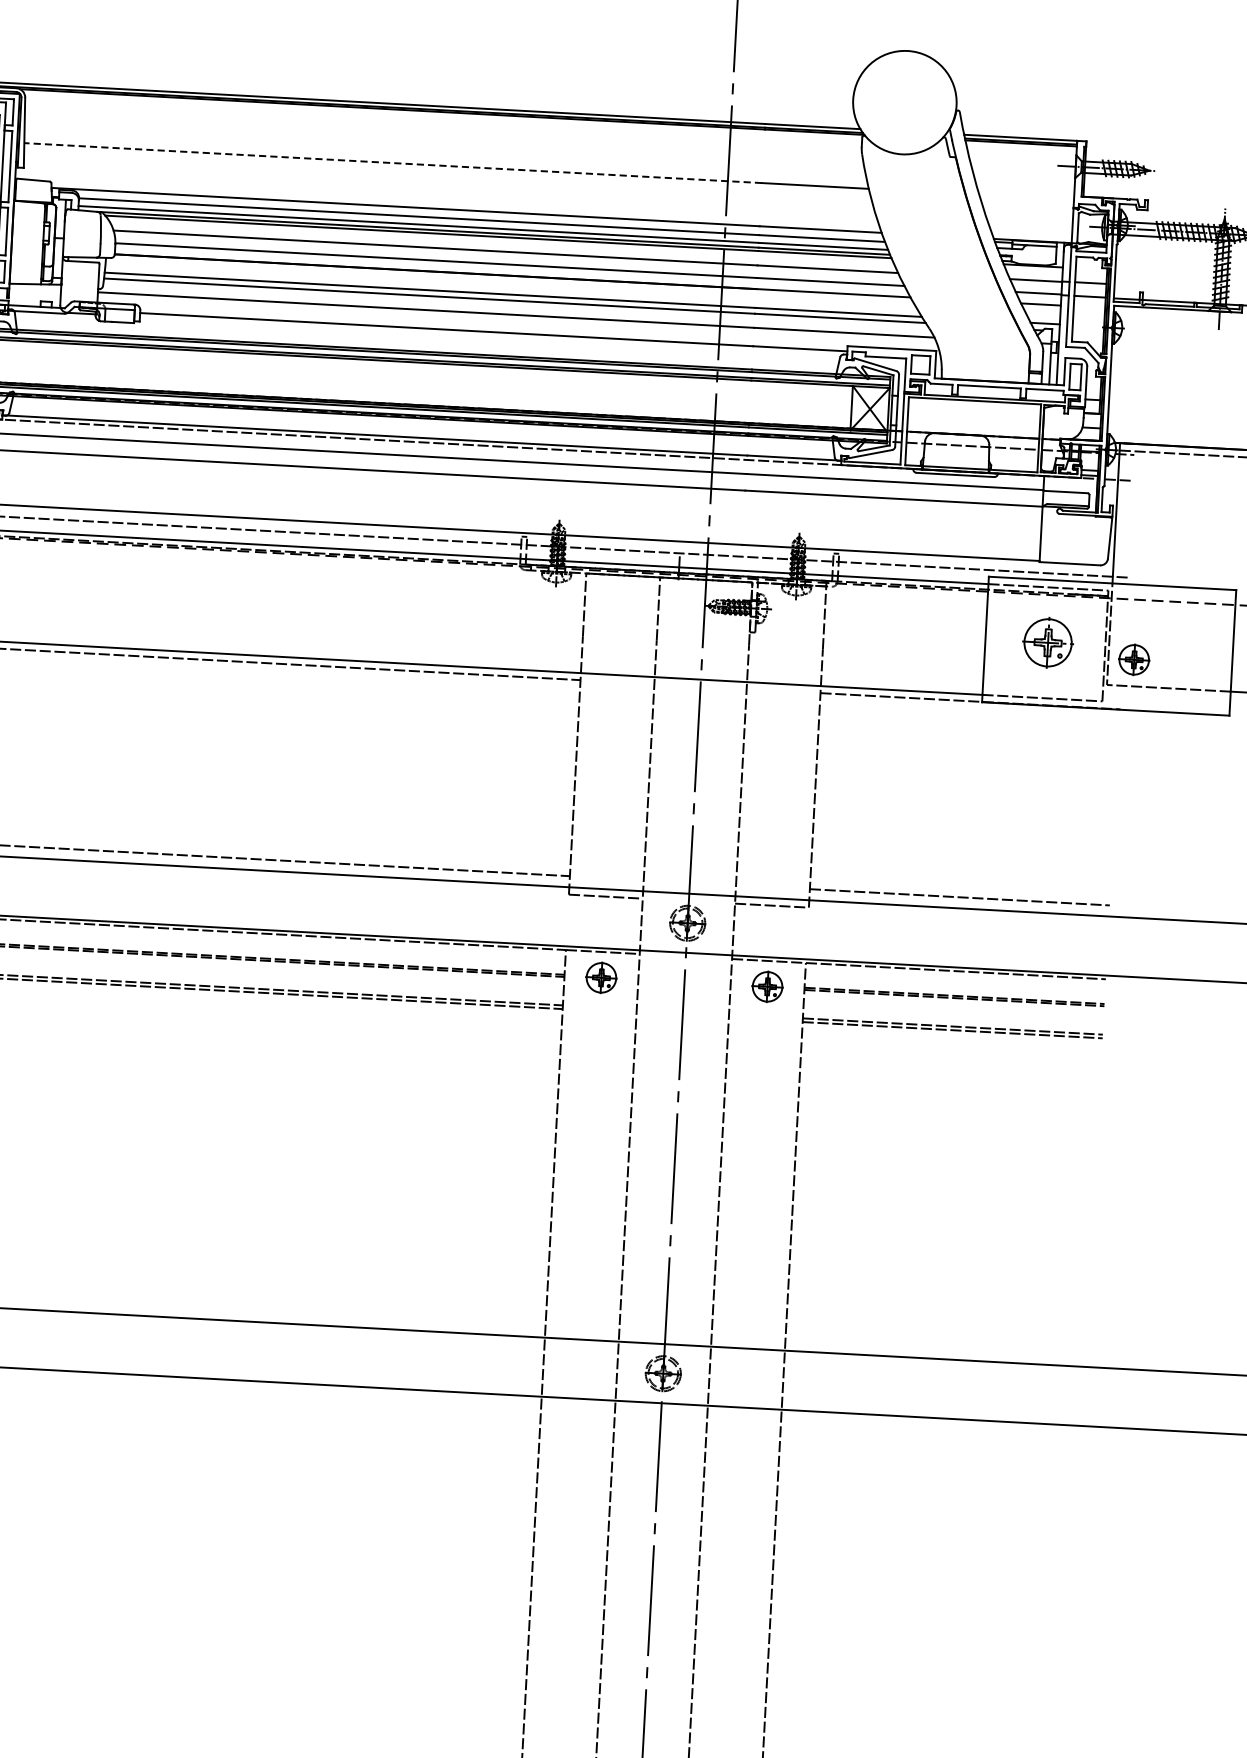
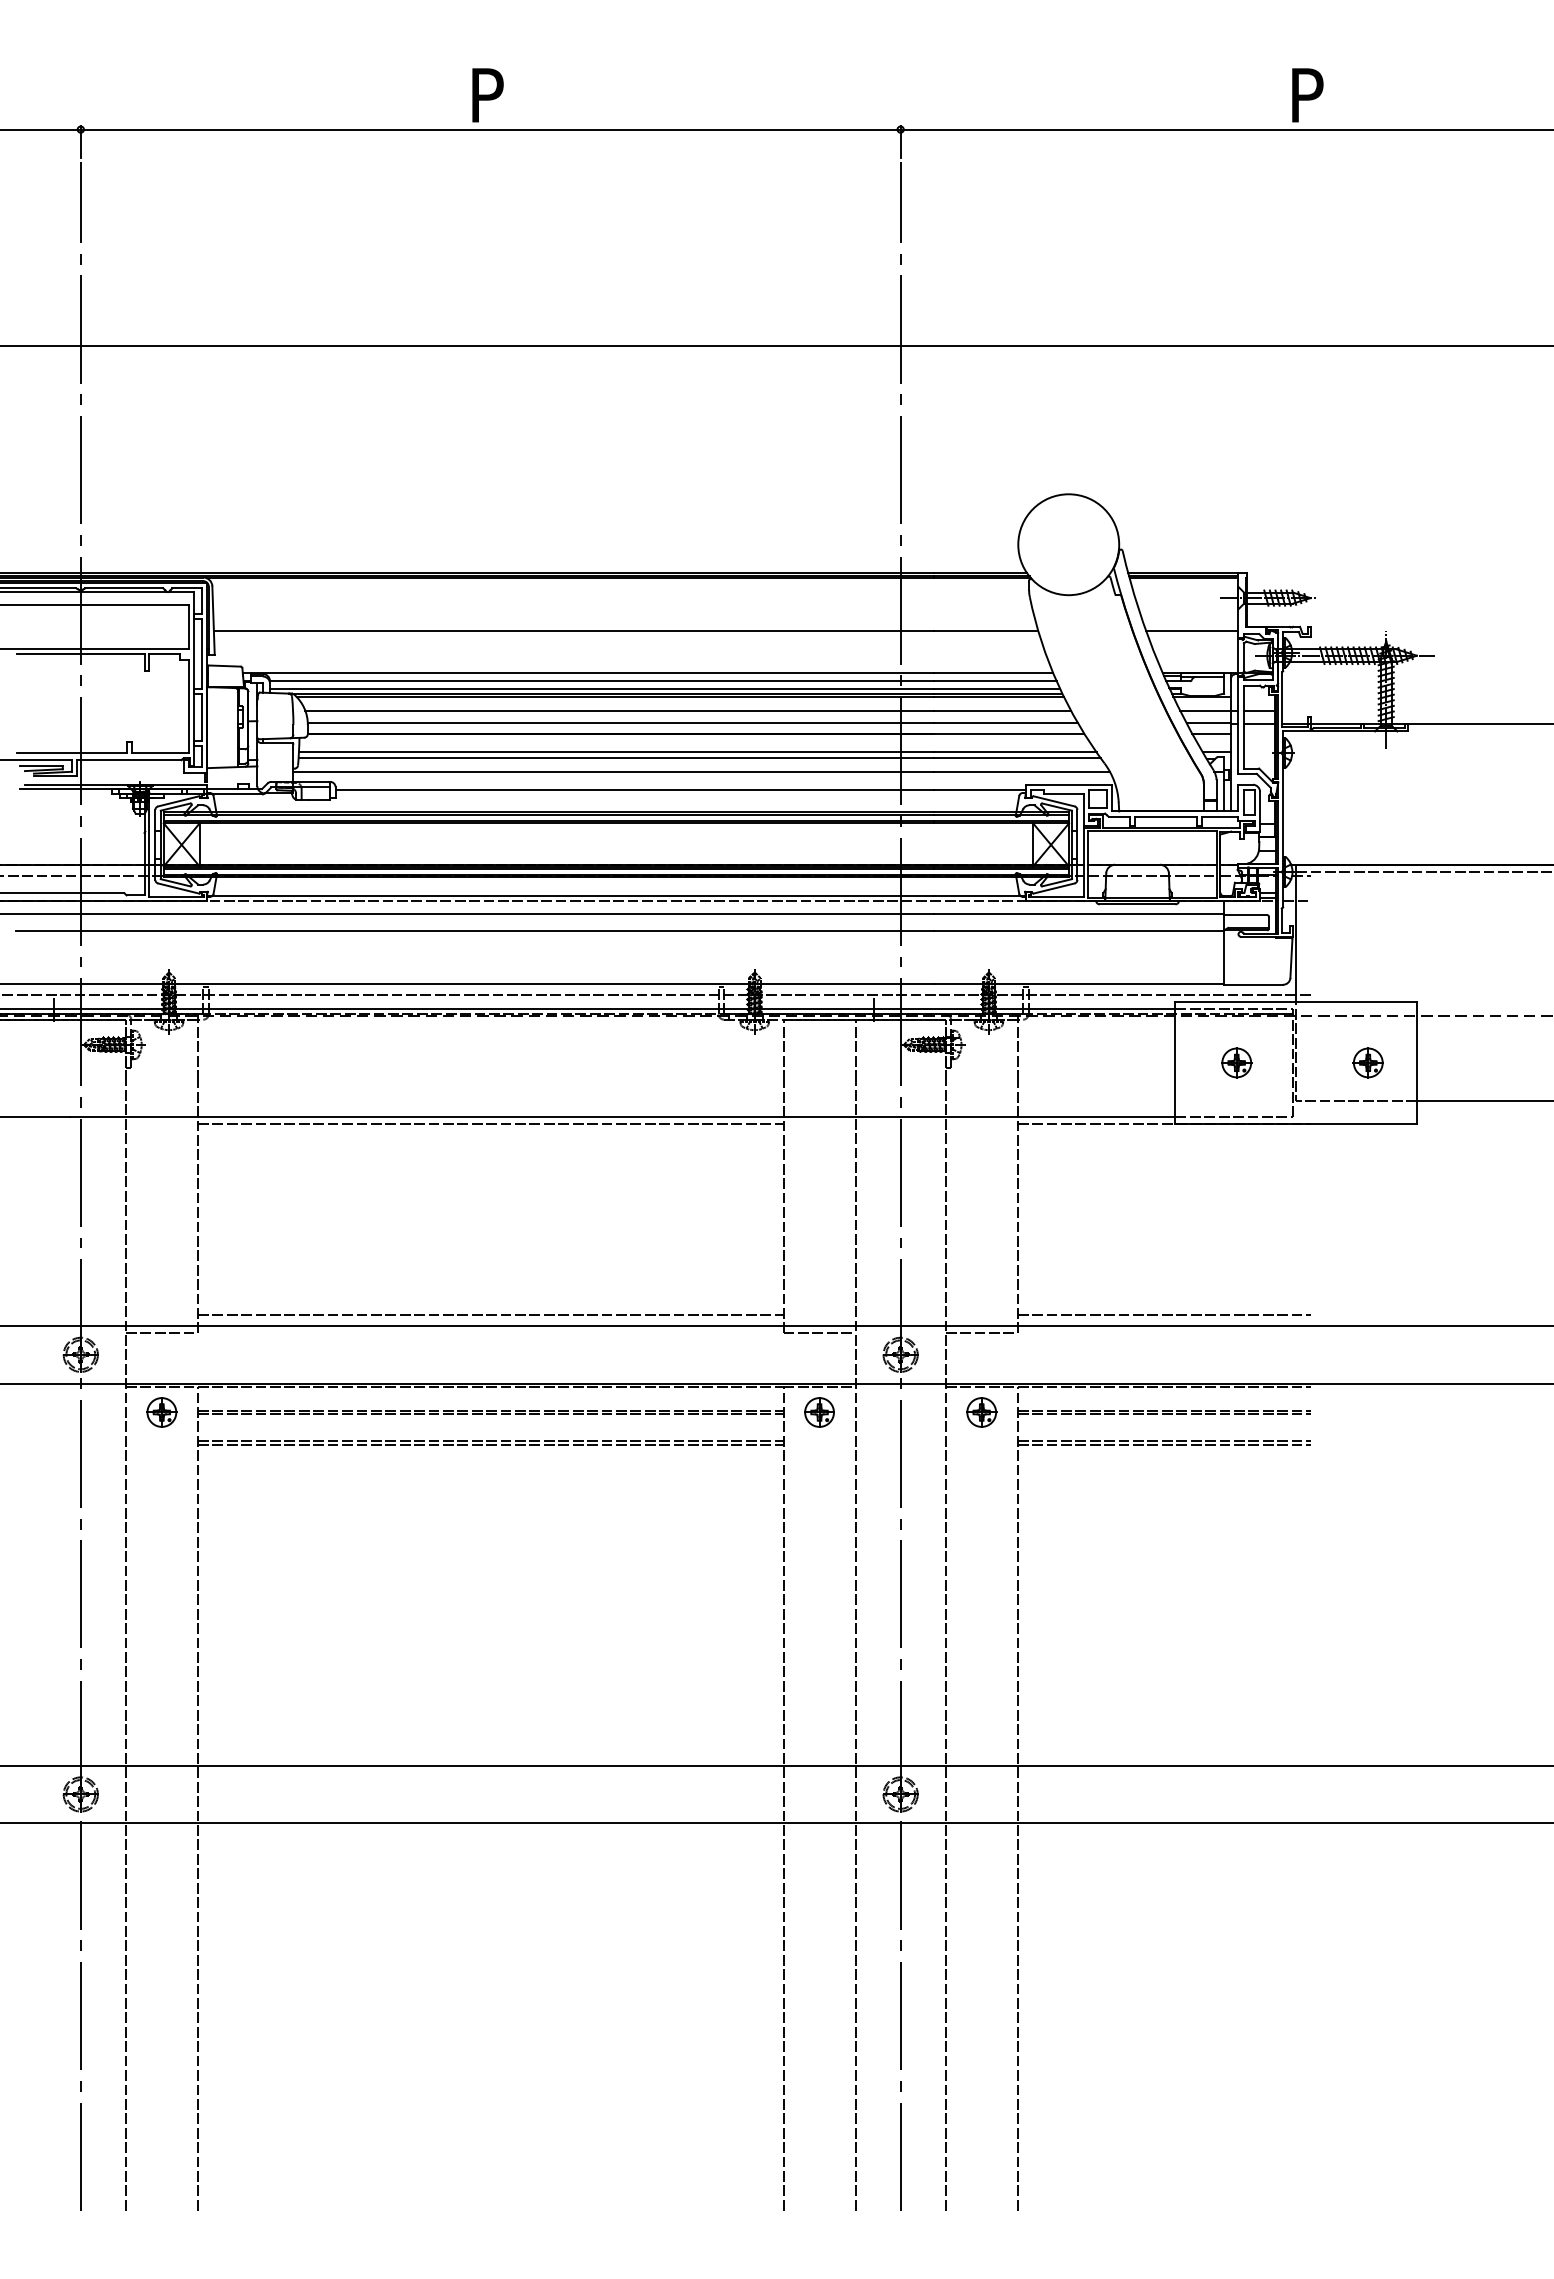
line: (392, 163) -> (573, 630), dashed -> solid
line: (1025, 197) -> (1191, 630), added
part: (1048, 642) -> (1236, 1062), size x0.62
part: (1133, 659) -> (1367, 1062), moved

